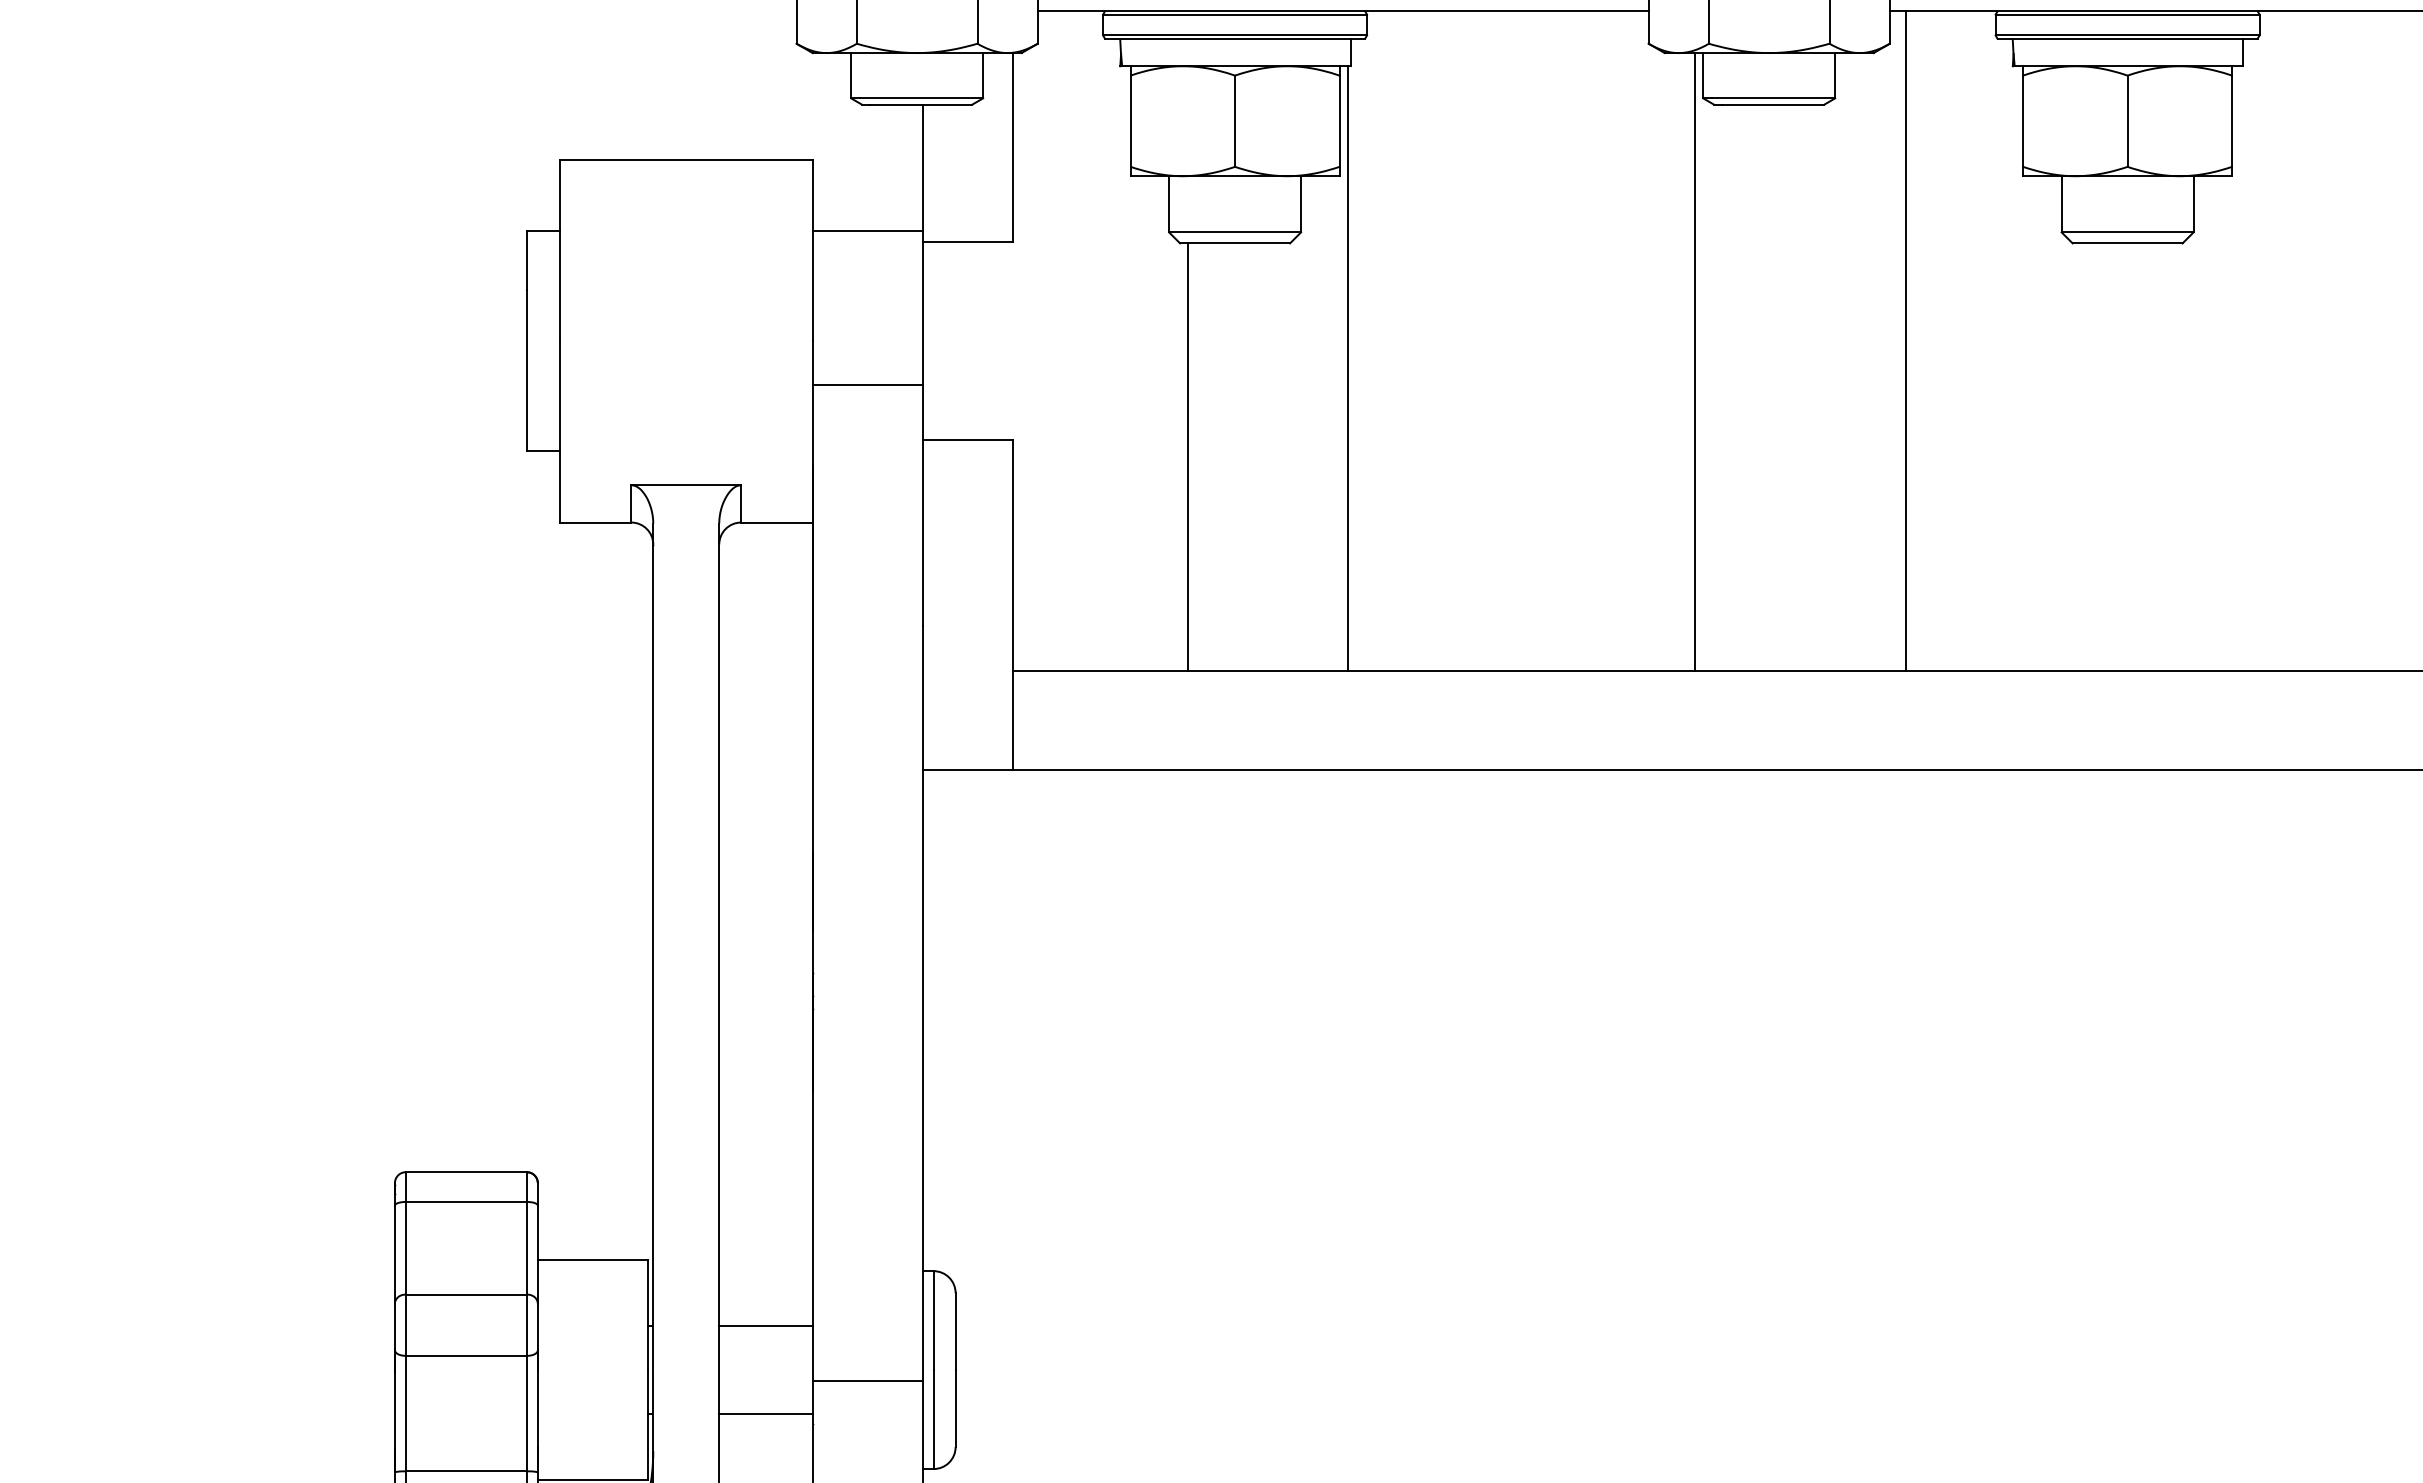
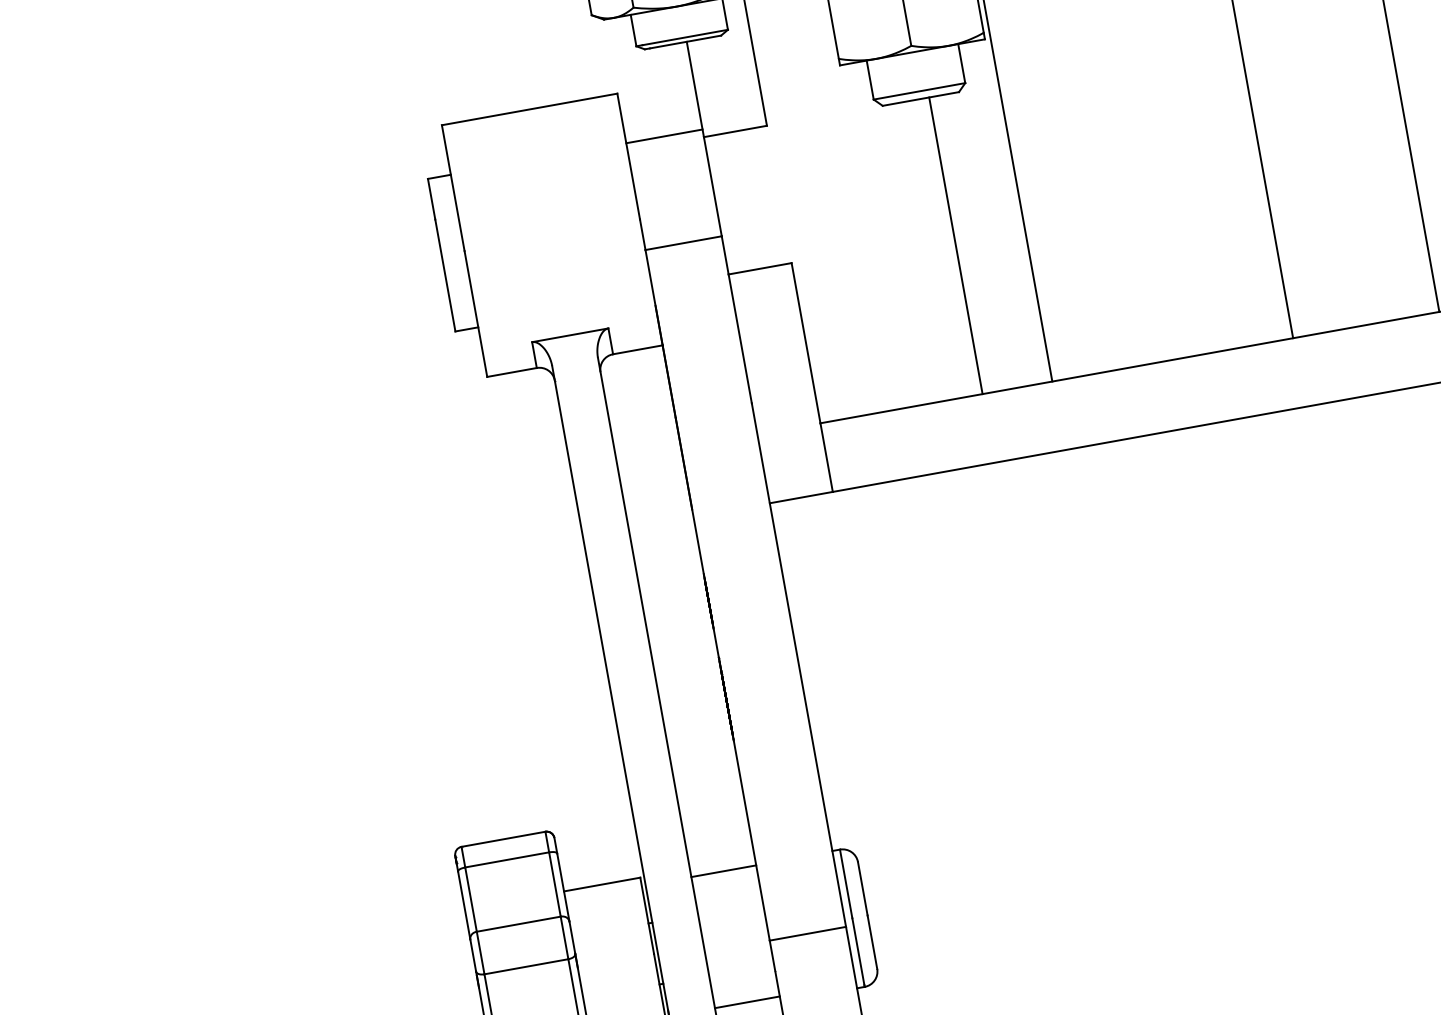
line: (1188, 456) -> (956, 245), moved
line: (765, 1326) -> (723, 871), moved
line: (765, 1414) -> (747, 1002), moved

